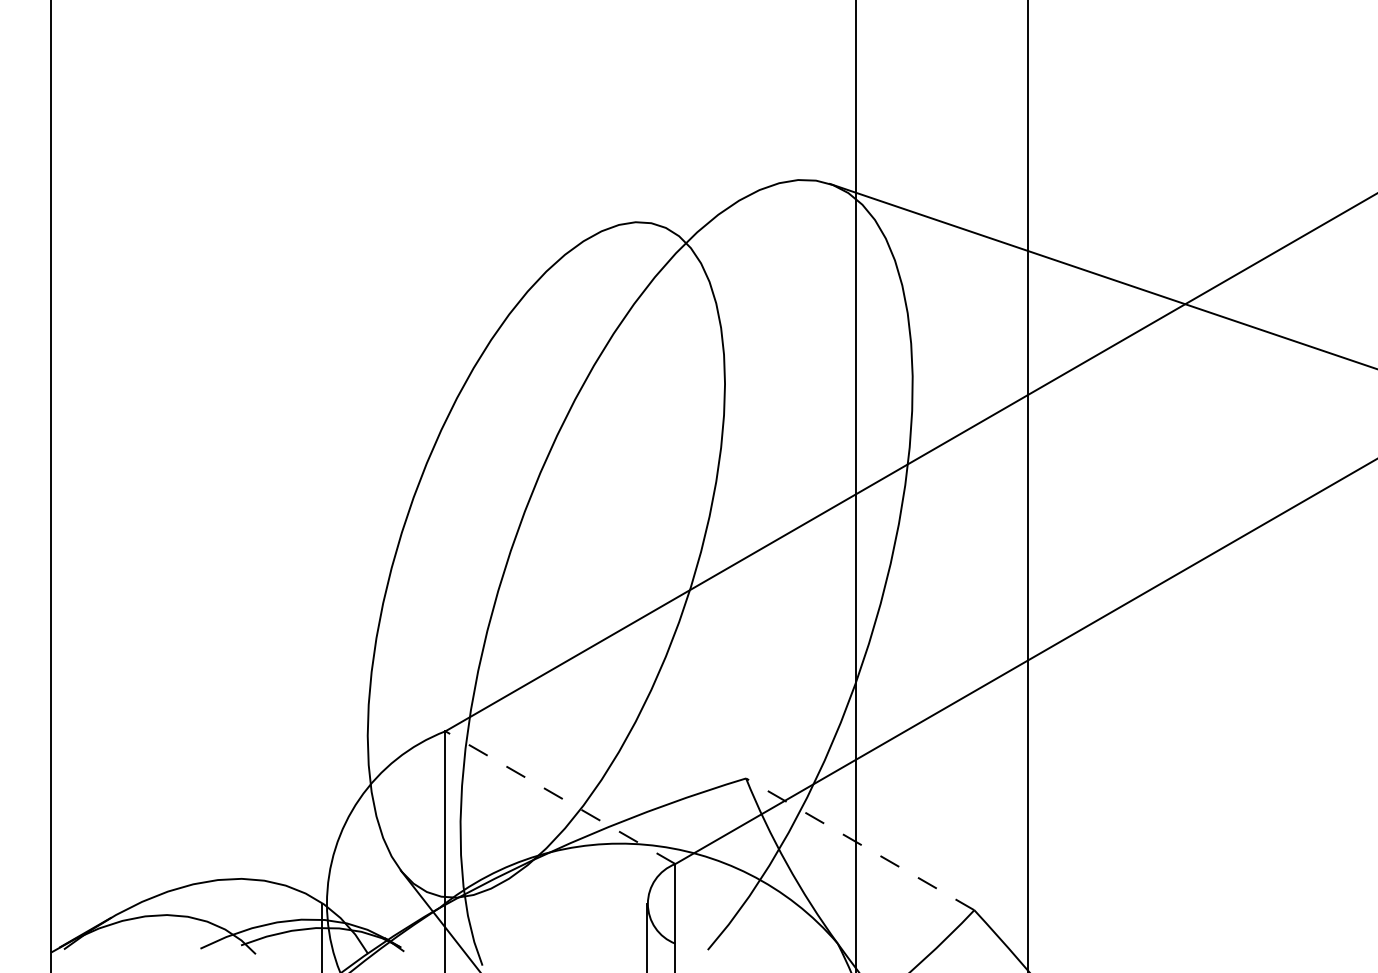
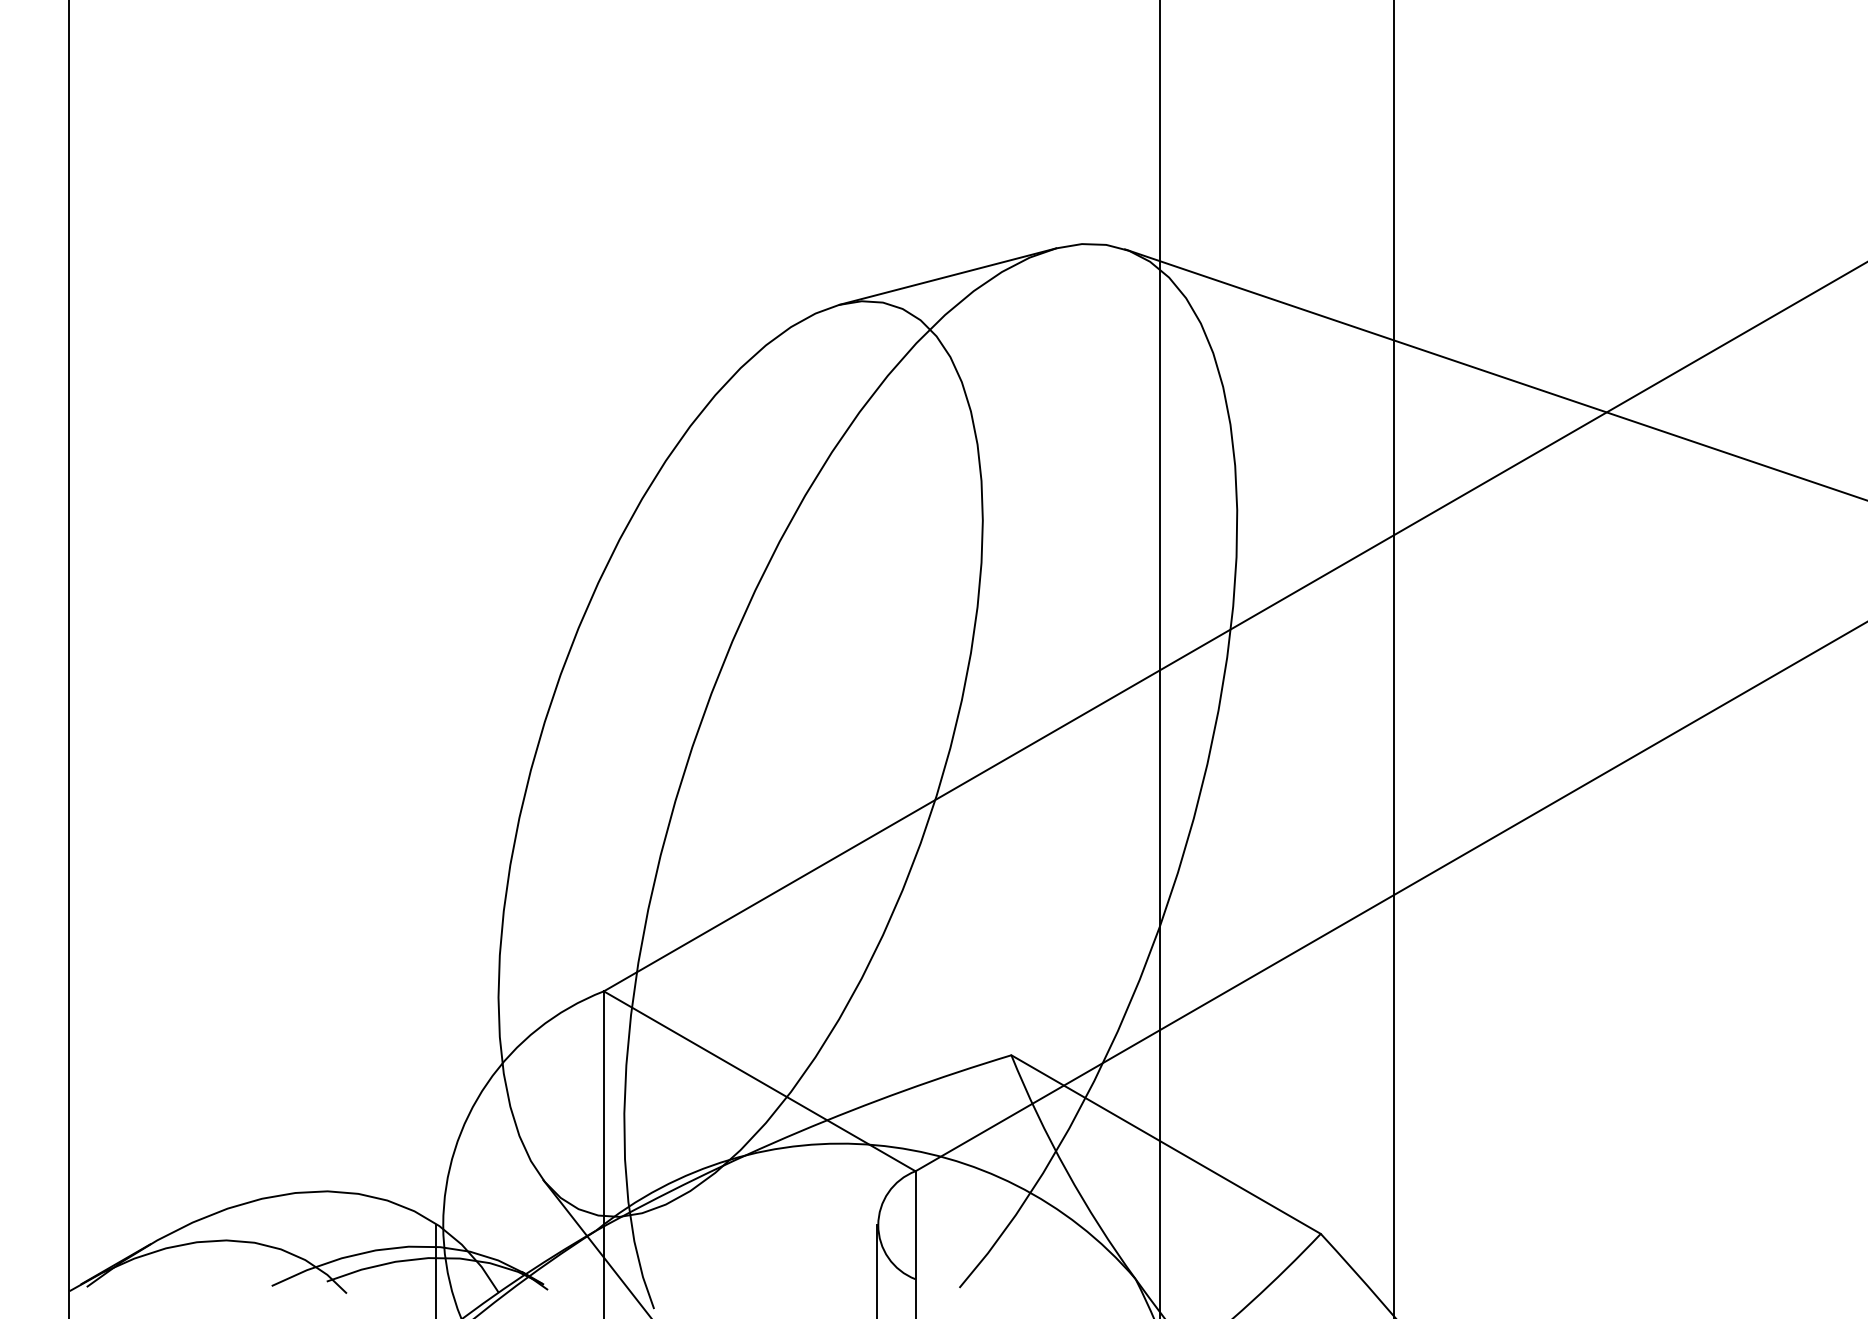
line: (698, 203) -> (947, 276), added
line: (560, 797) -> (759, 1081), dashed -> solid
line: (860, 844) -> (1166, 1144), dashed -> solid

